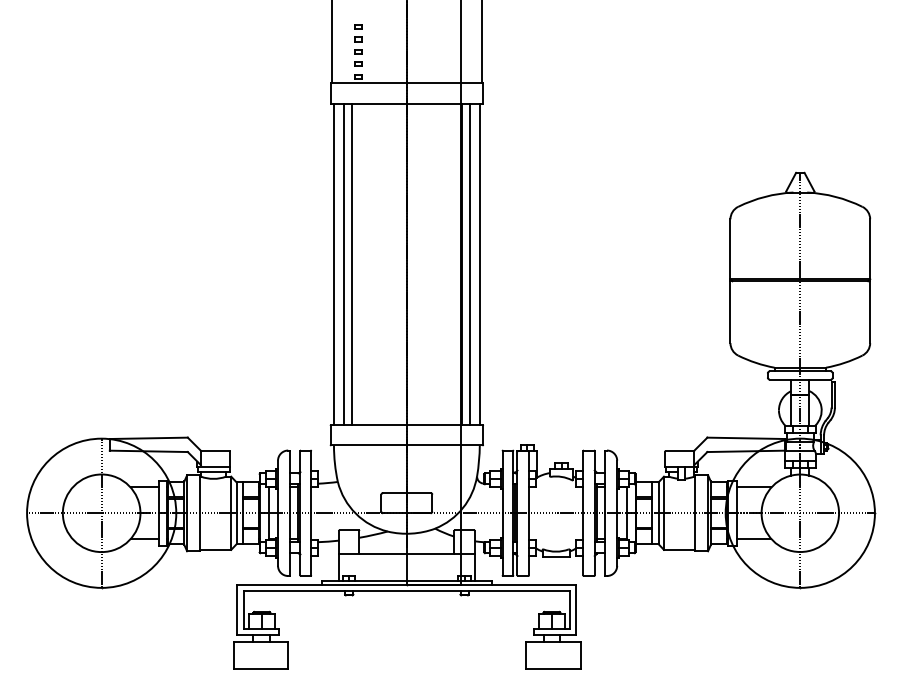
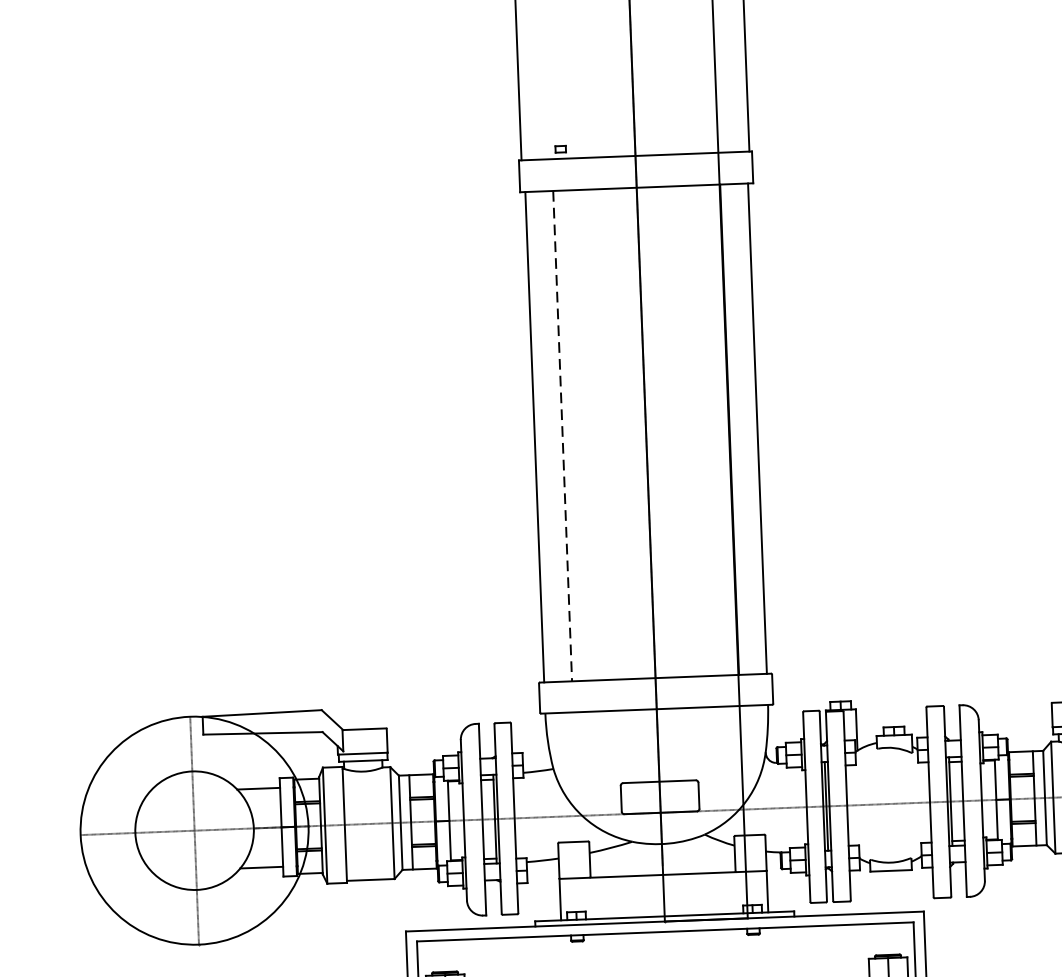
part: (358, 45) -> (559, 101), removed
line: (344, 264) -> (550, 436), removed
line: (352, 264) -> (563, 436), solid -> dashed
line: (469, 264) -> (741, 429), removed

